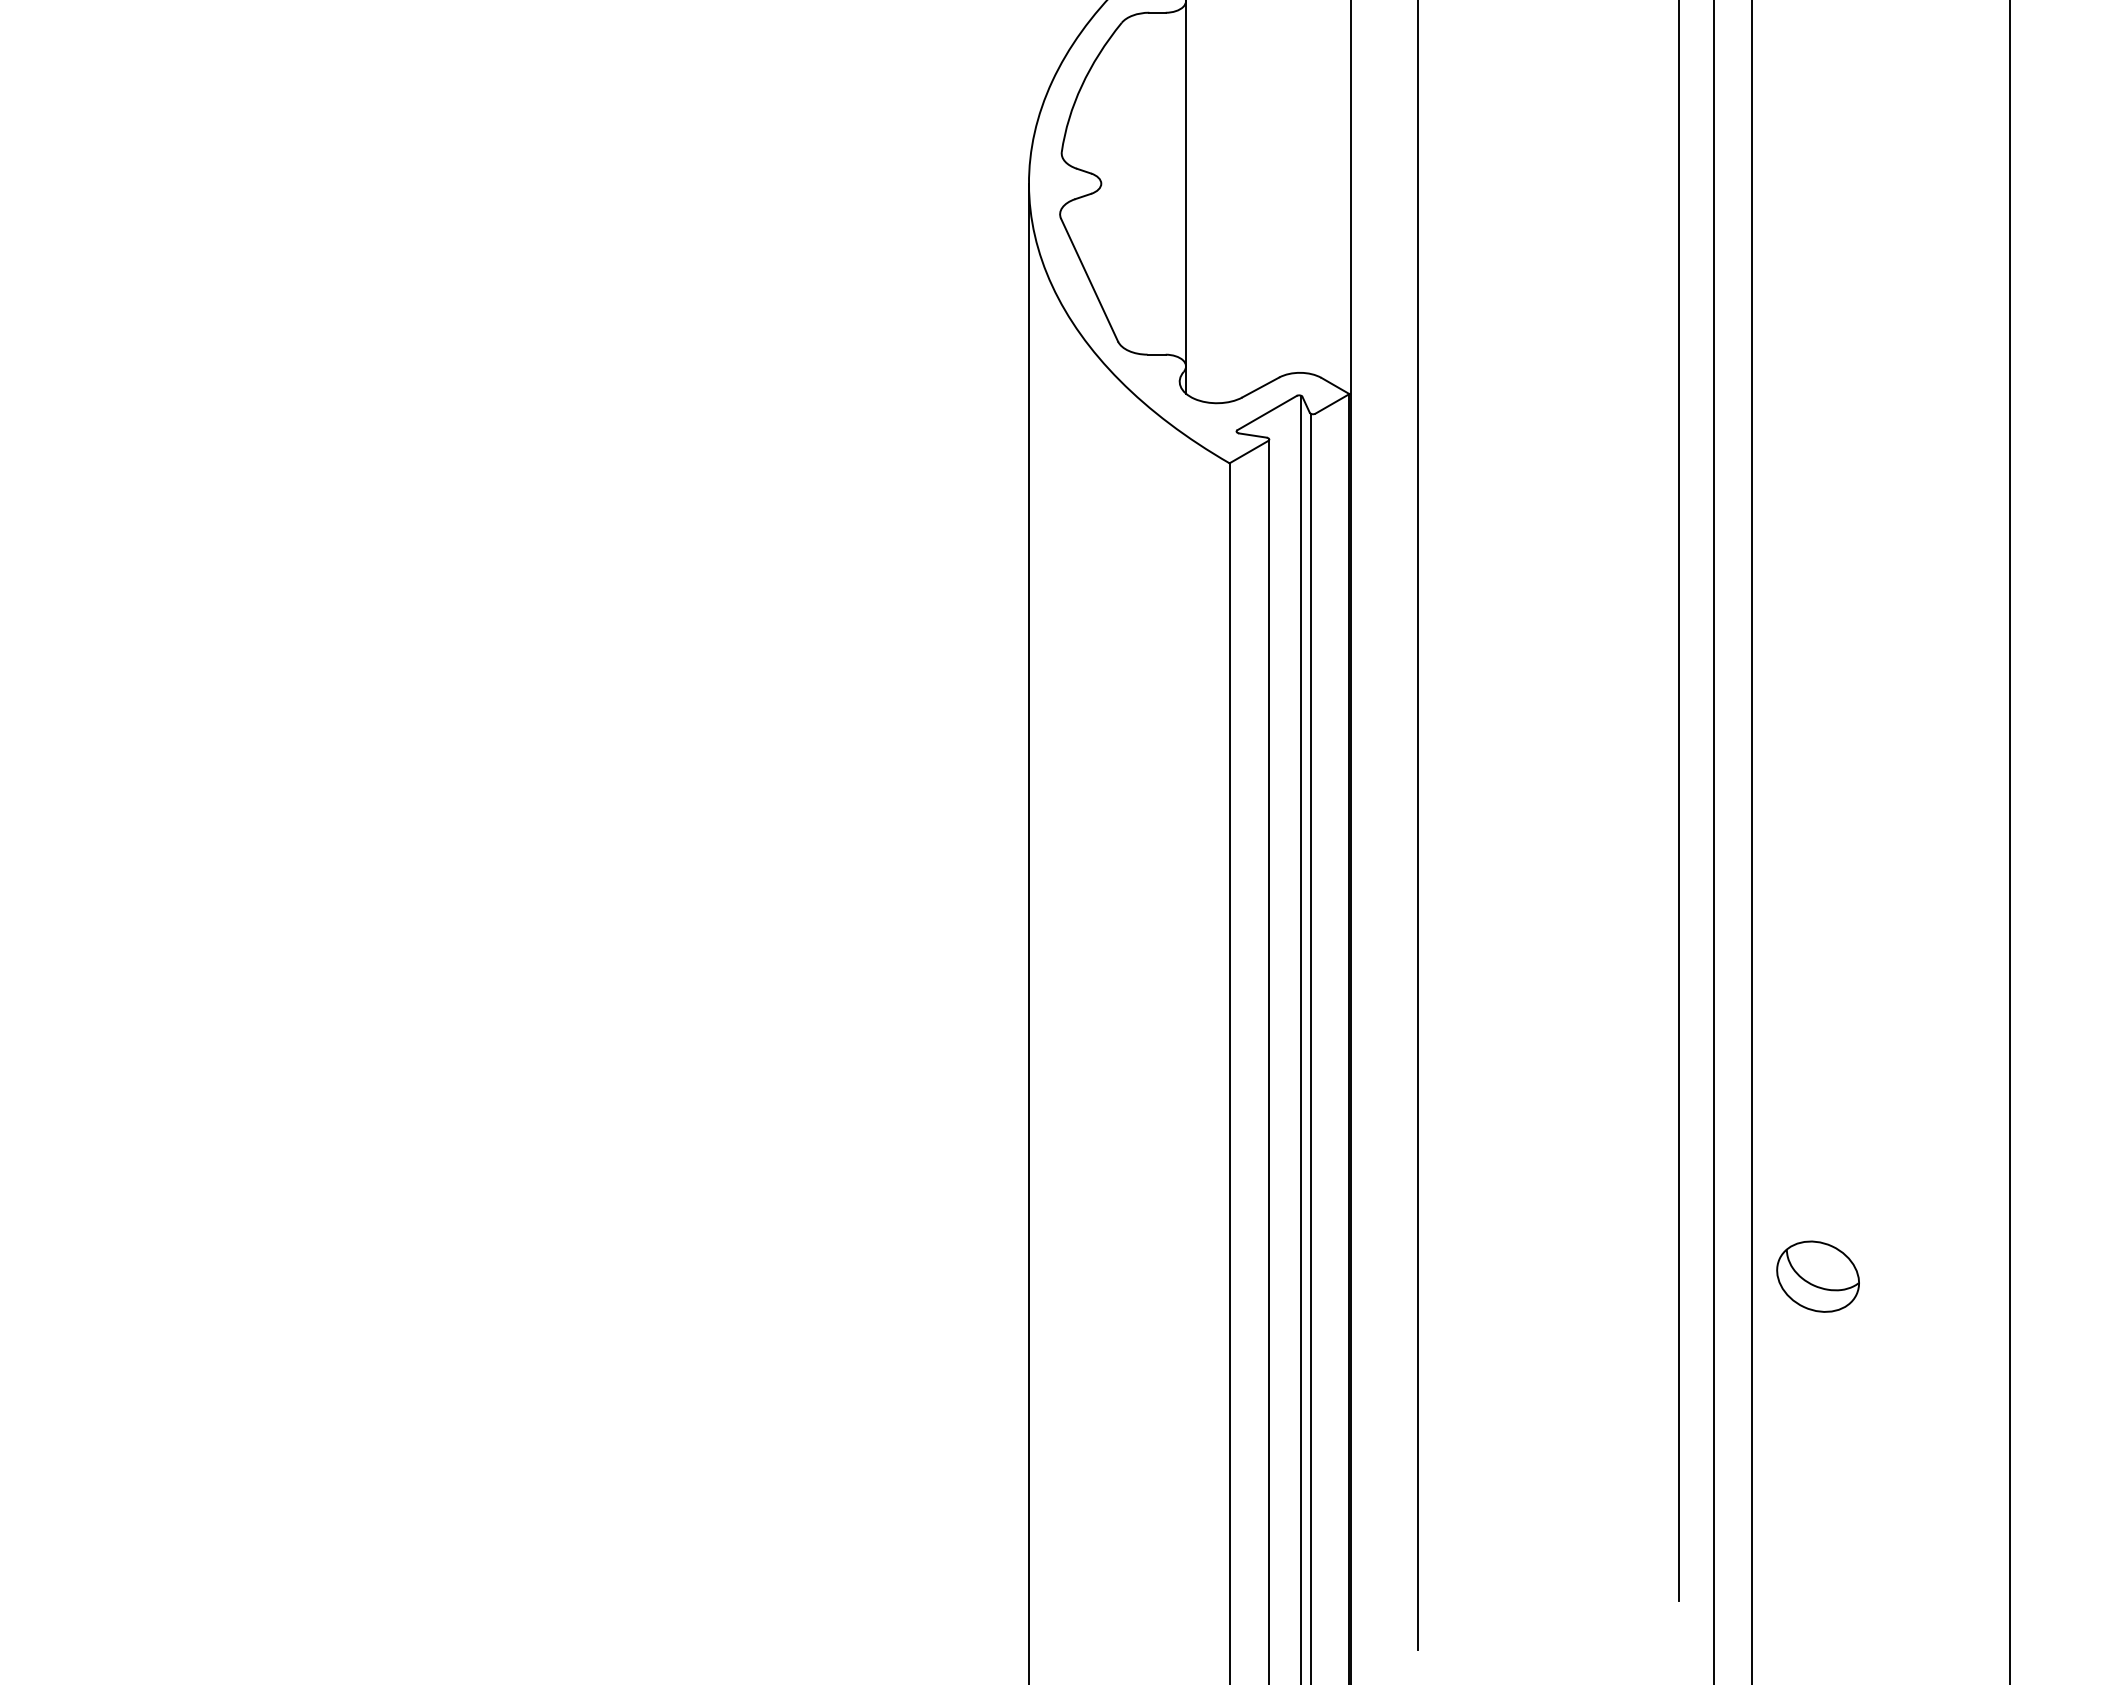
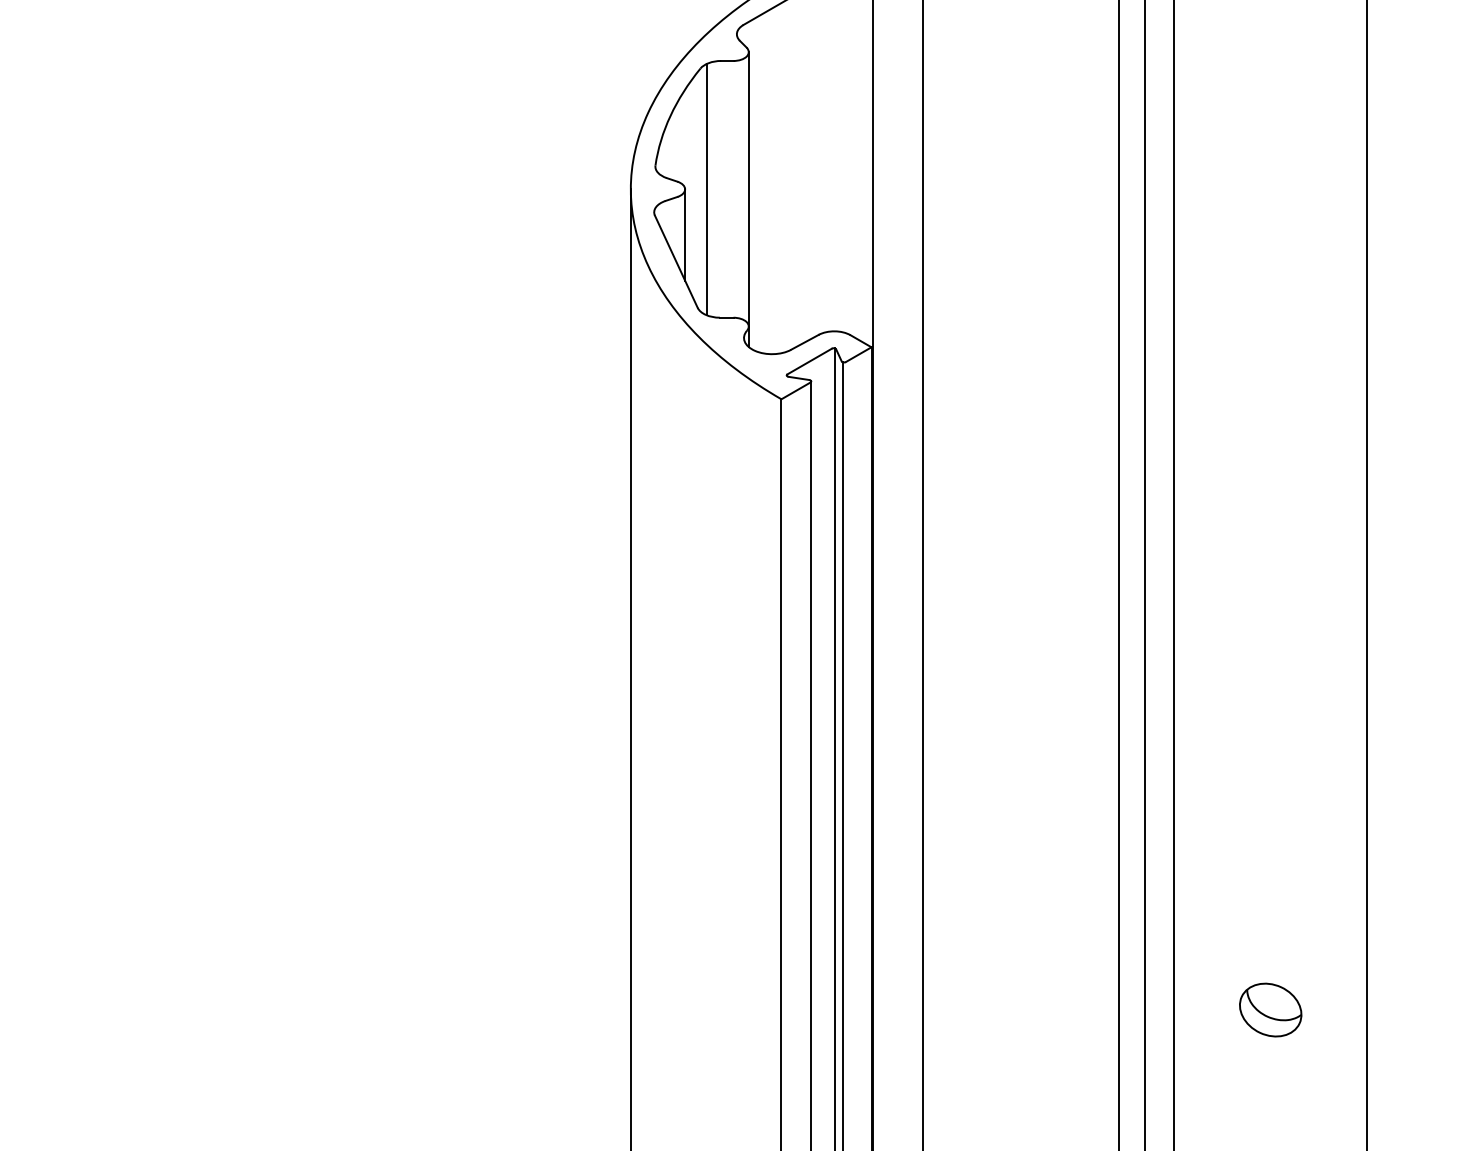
line: (1130, 183) -> (707, 189), added
line: (1101, 244) -> (685, 234), added
part: (1817, 1276) -> (1270, 1009), moved

